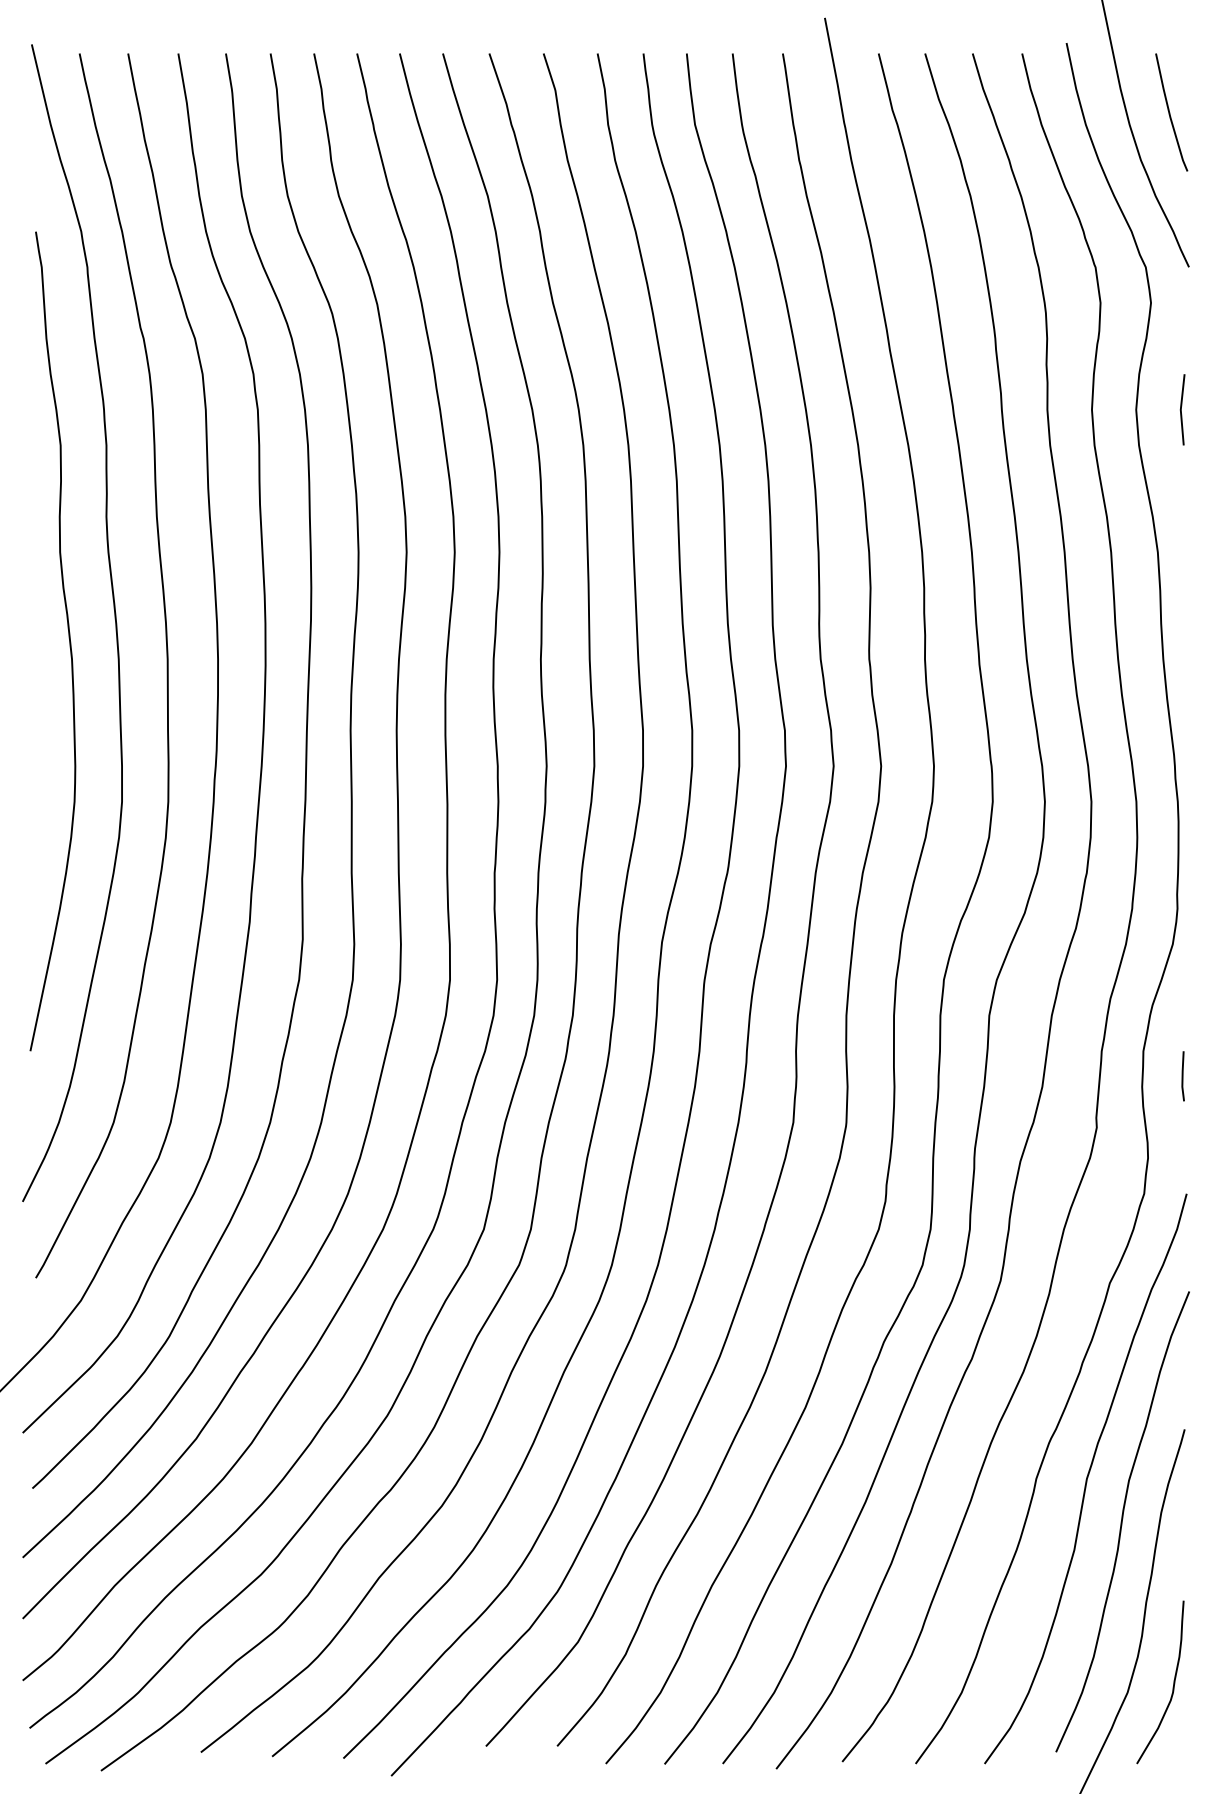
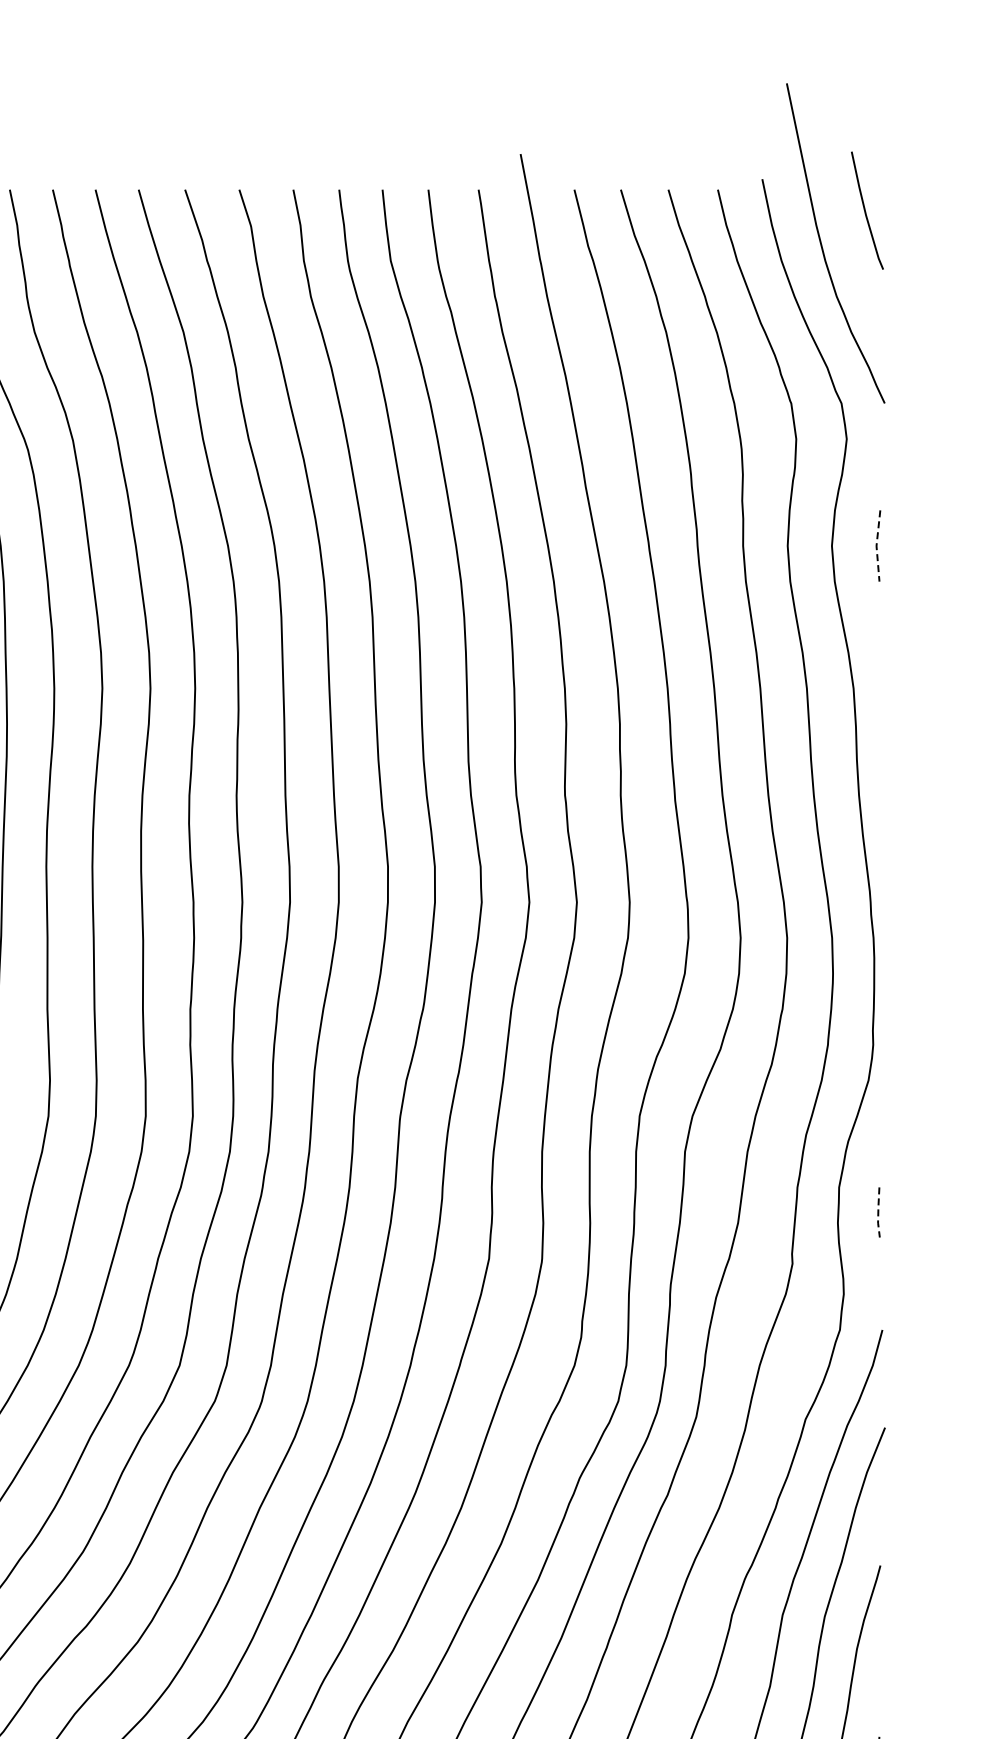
line: (1170, 112) -> (866, 210), moved
line: (1180, 409) -> (876, 545), solid -> dashed
line: (1182, 1076) -> (878, 1212), solid -> dashed

